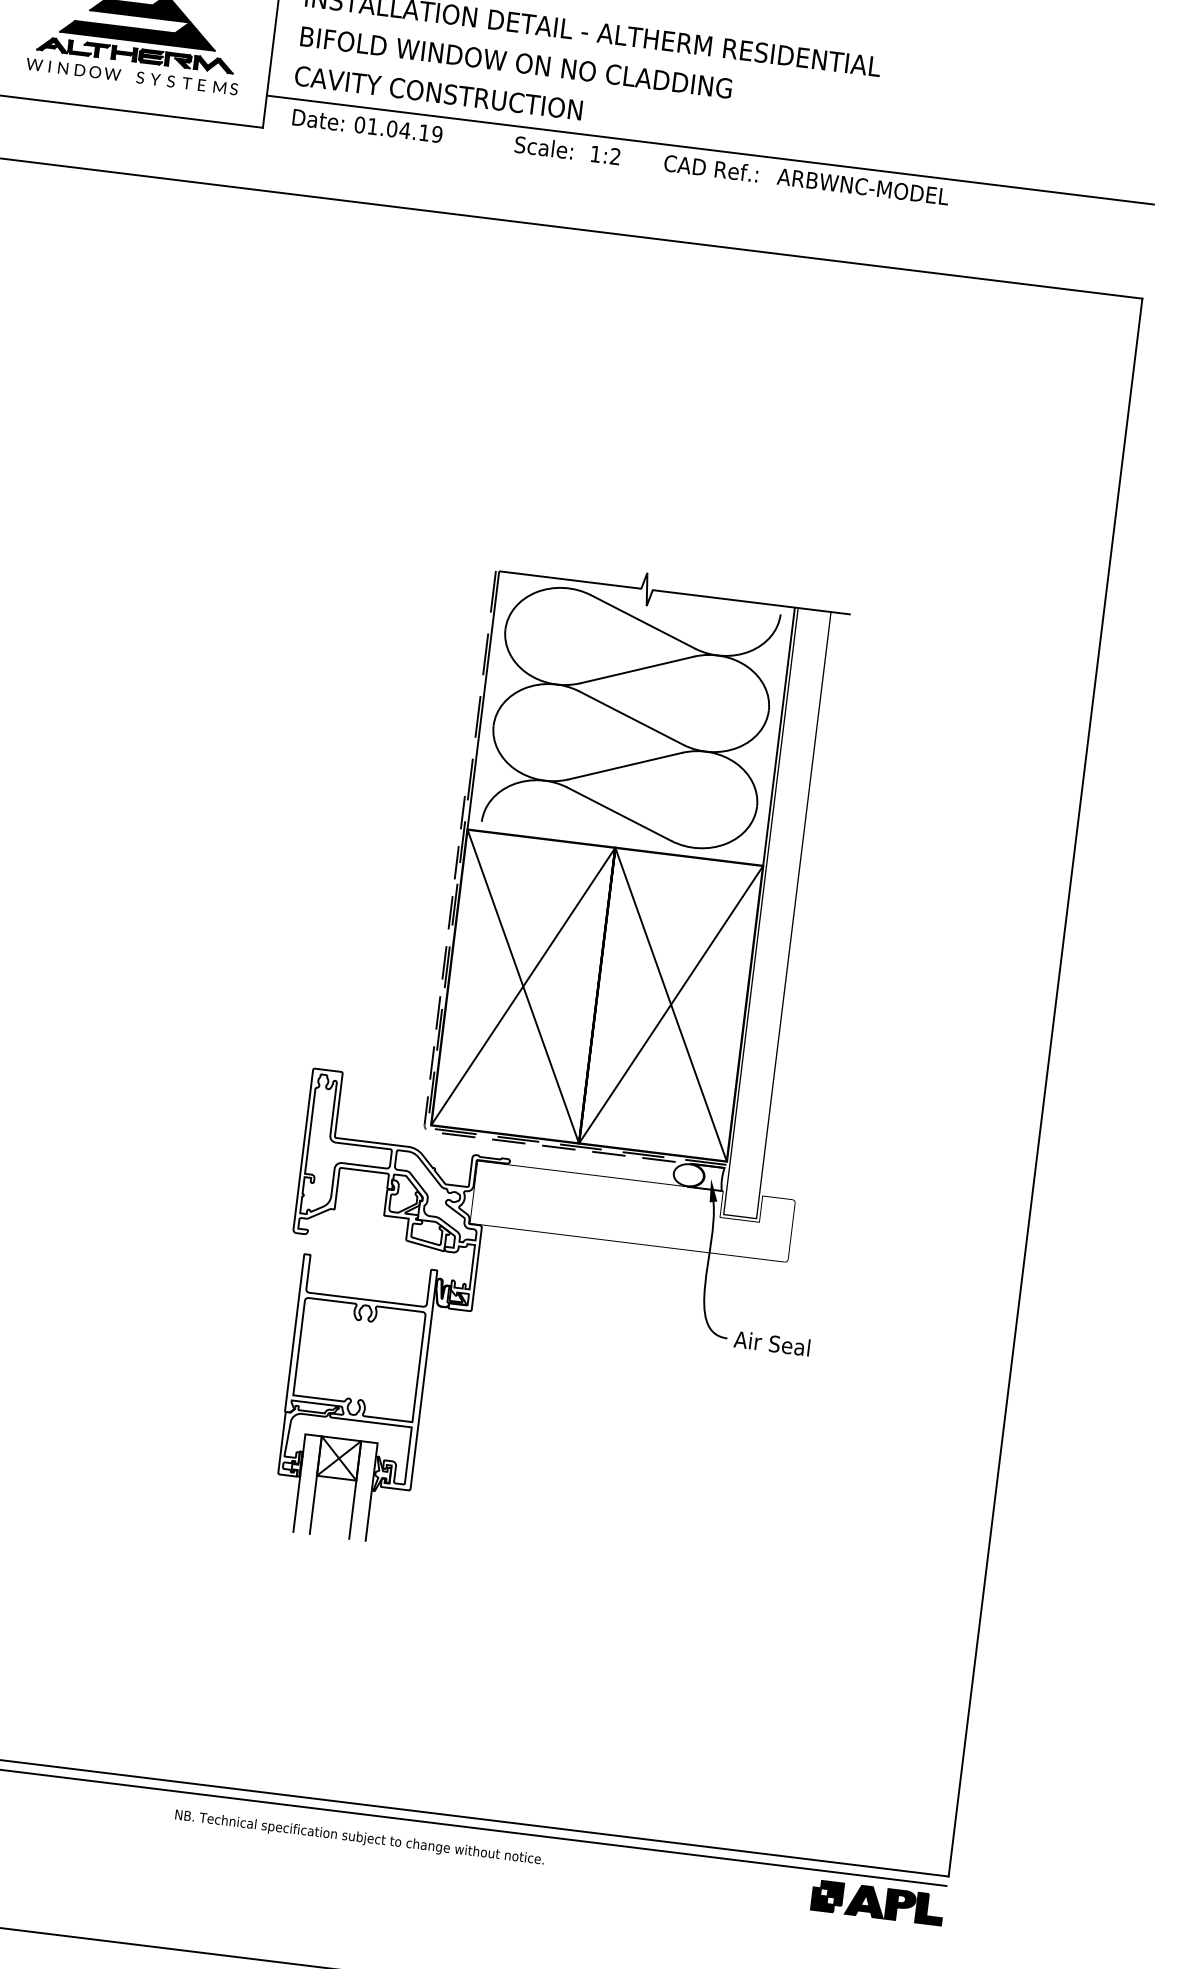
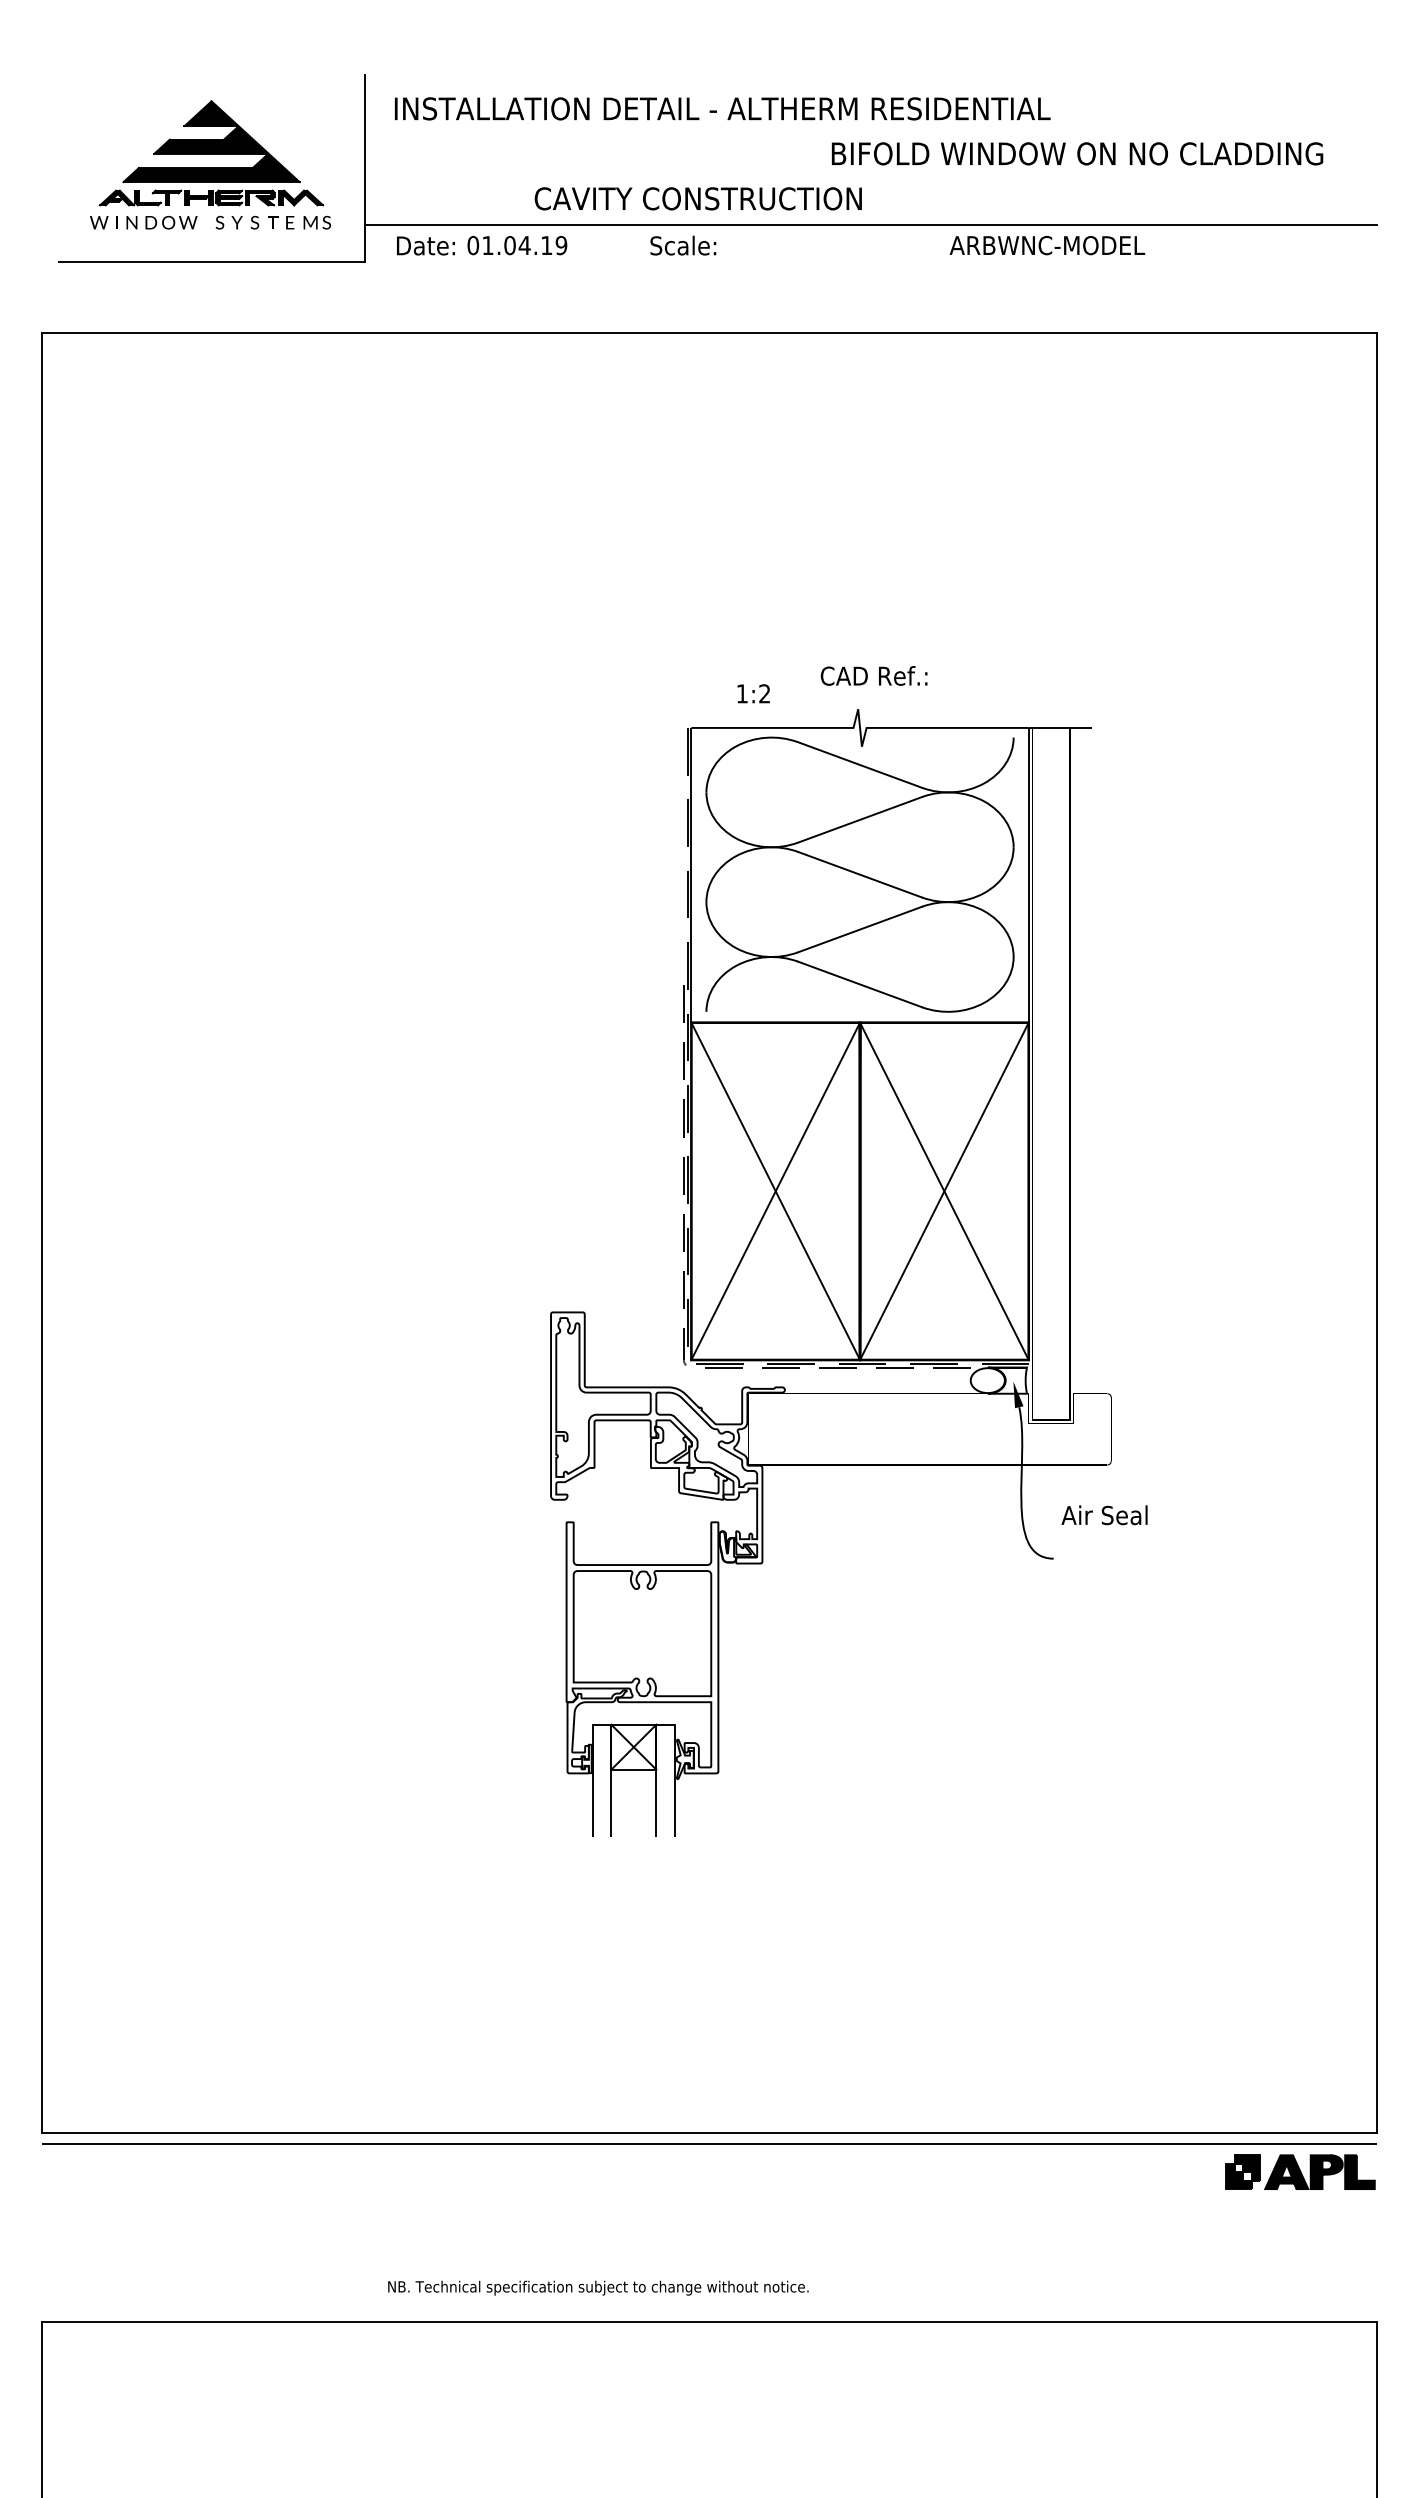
text: (516, 62) -> (1077, 153), moved
text: (437, 92) -> (697, 198), moved
text: (605, 155) -> (753, 693), moved
text: (710, 168) -> (873, 675), moved
text: (771, 1343) -> (1104, 1515), moved
text: (359, 1837) -> (598, 2287), moved

